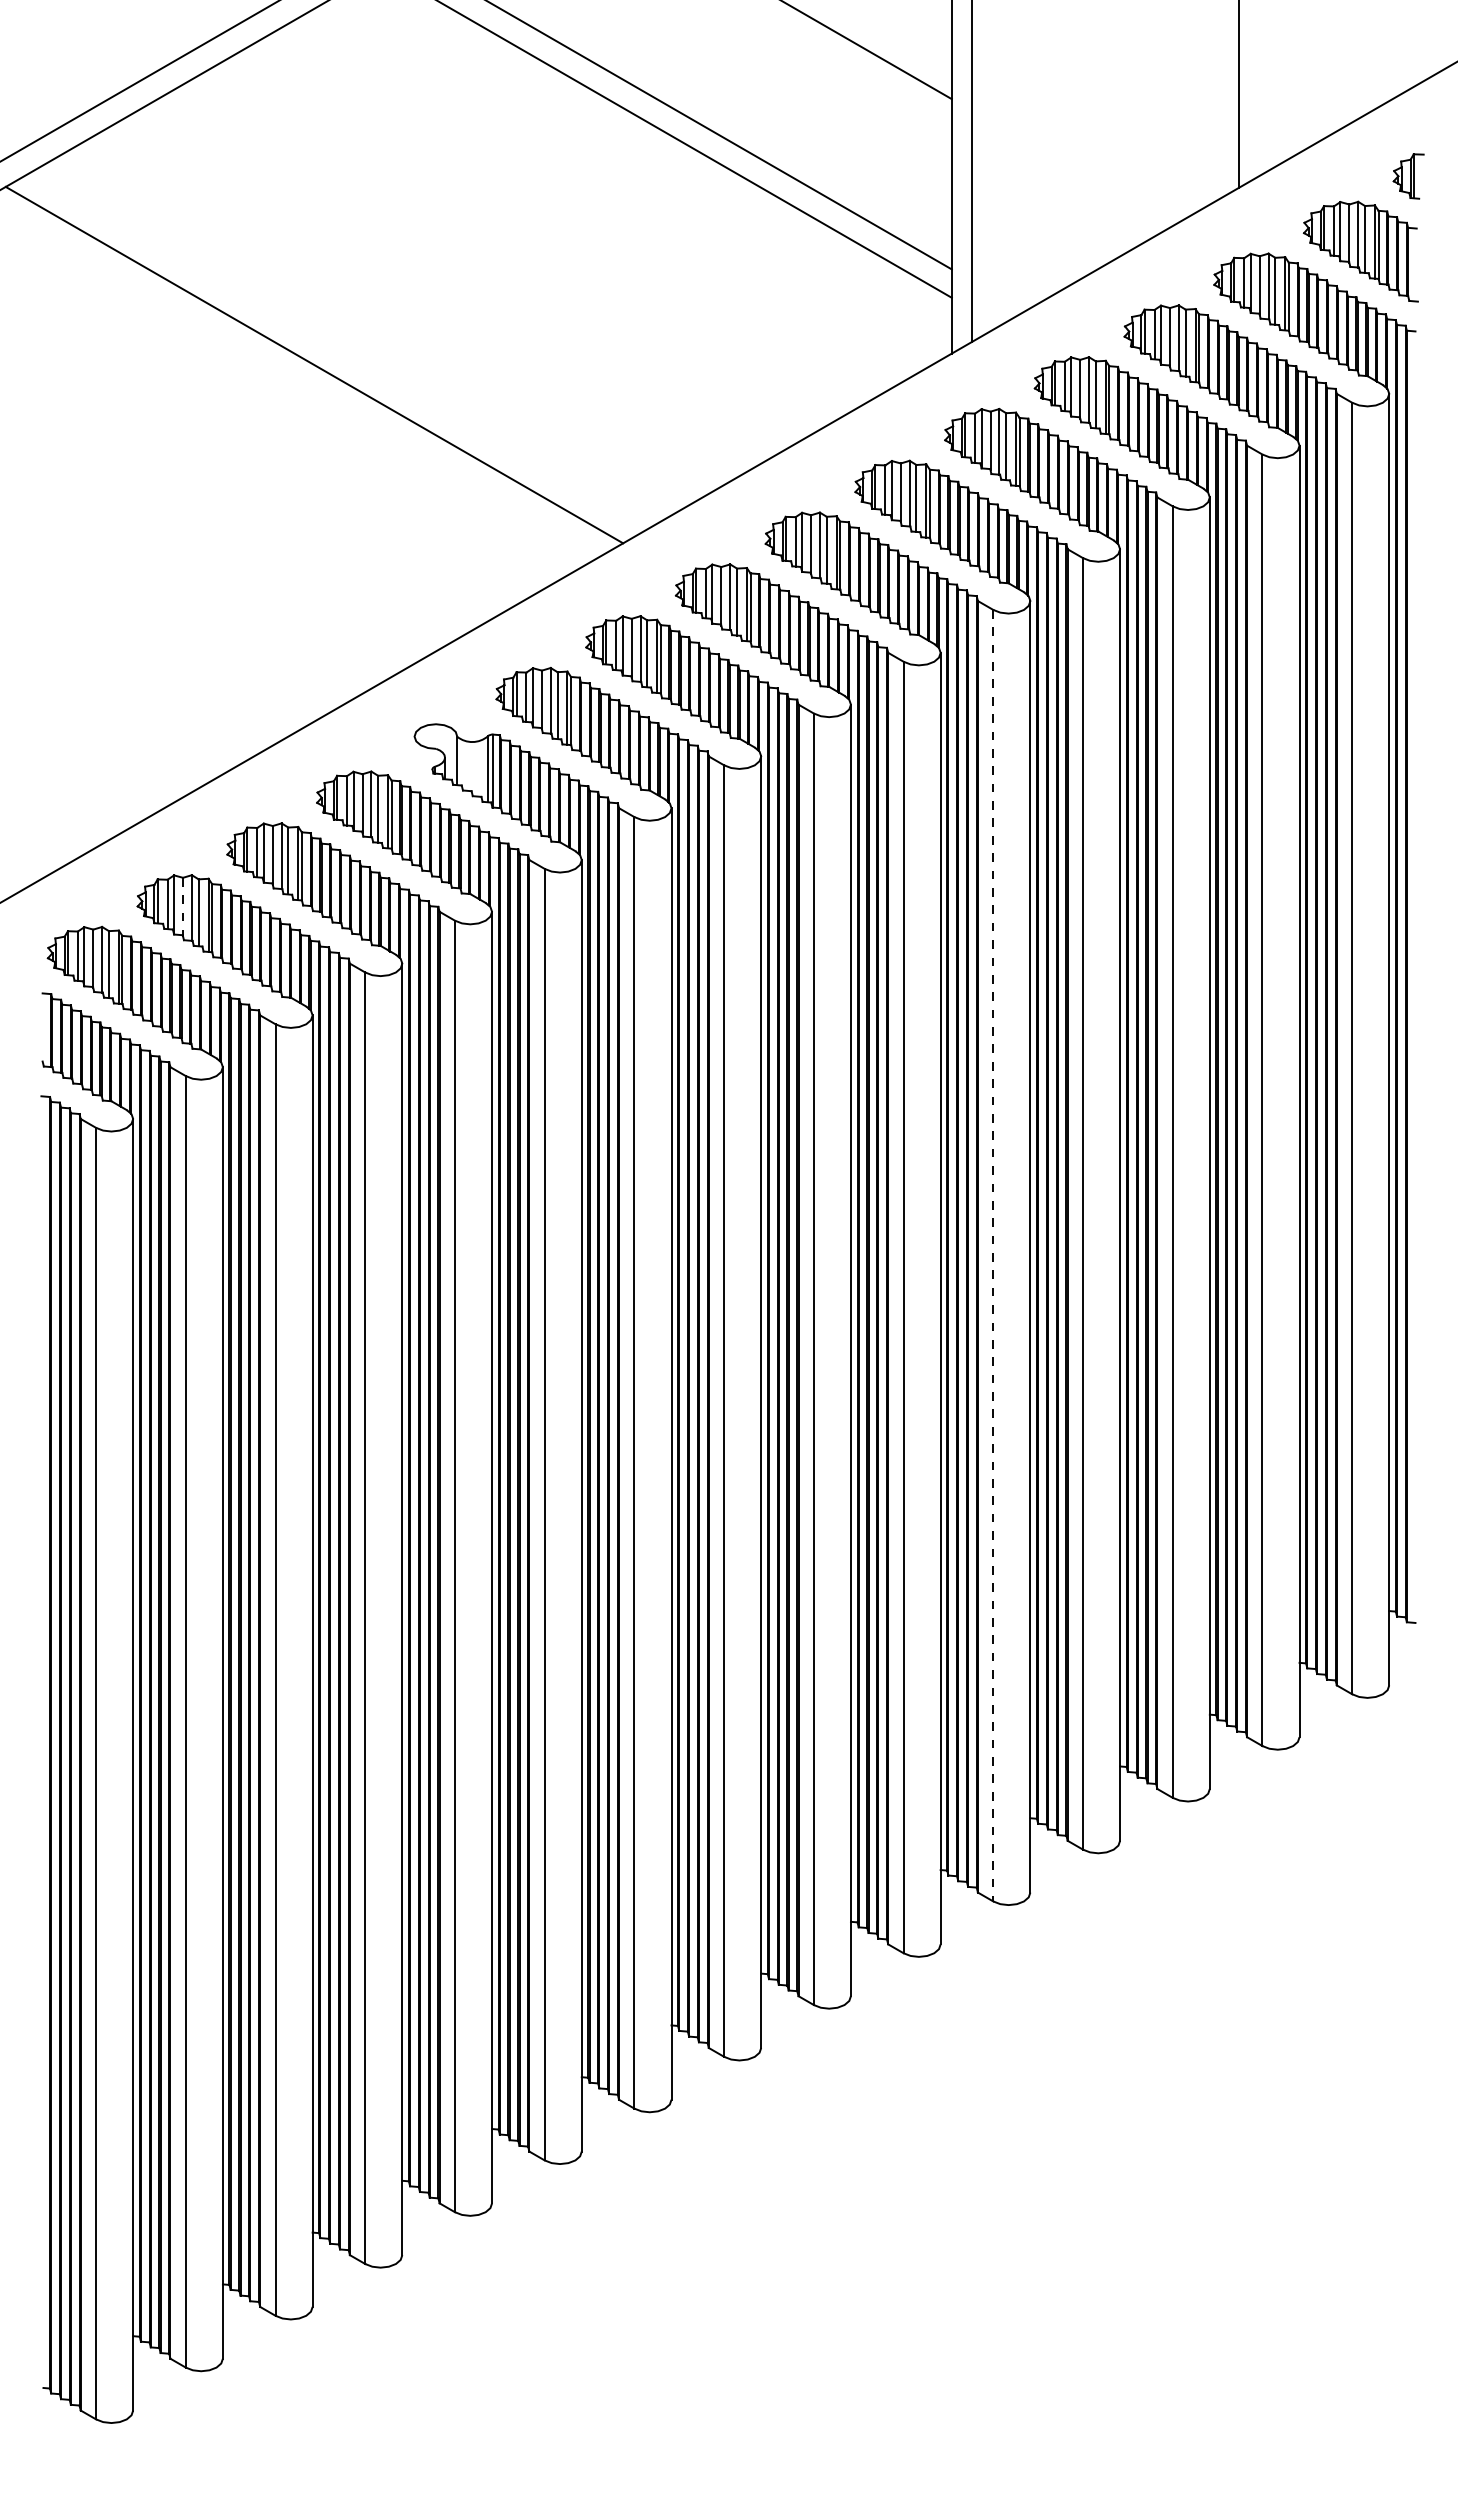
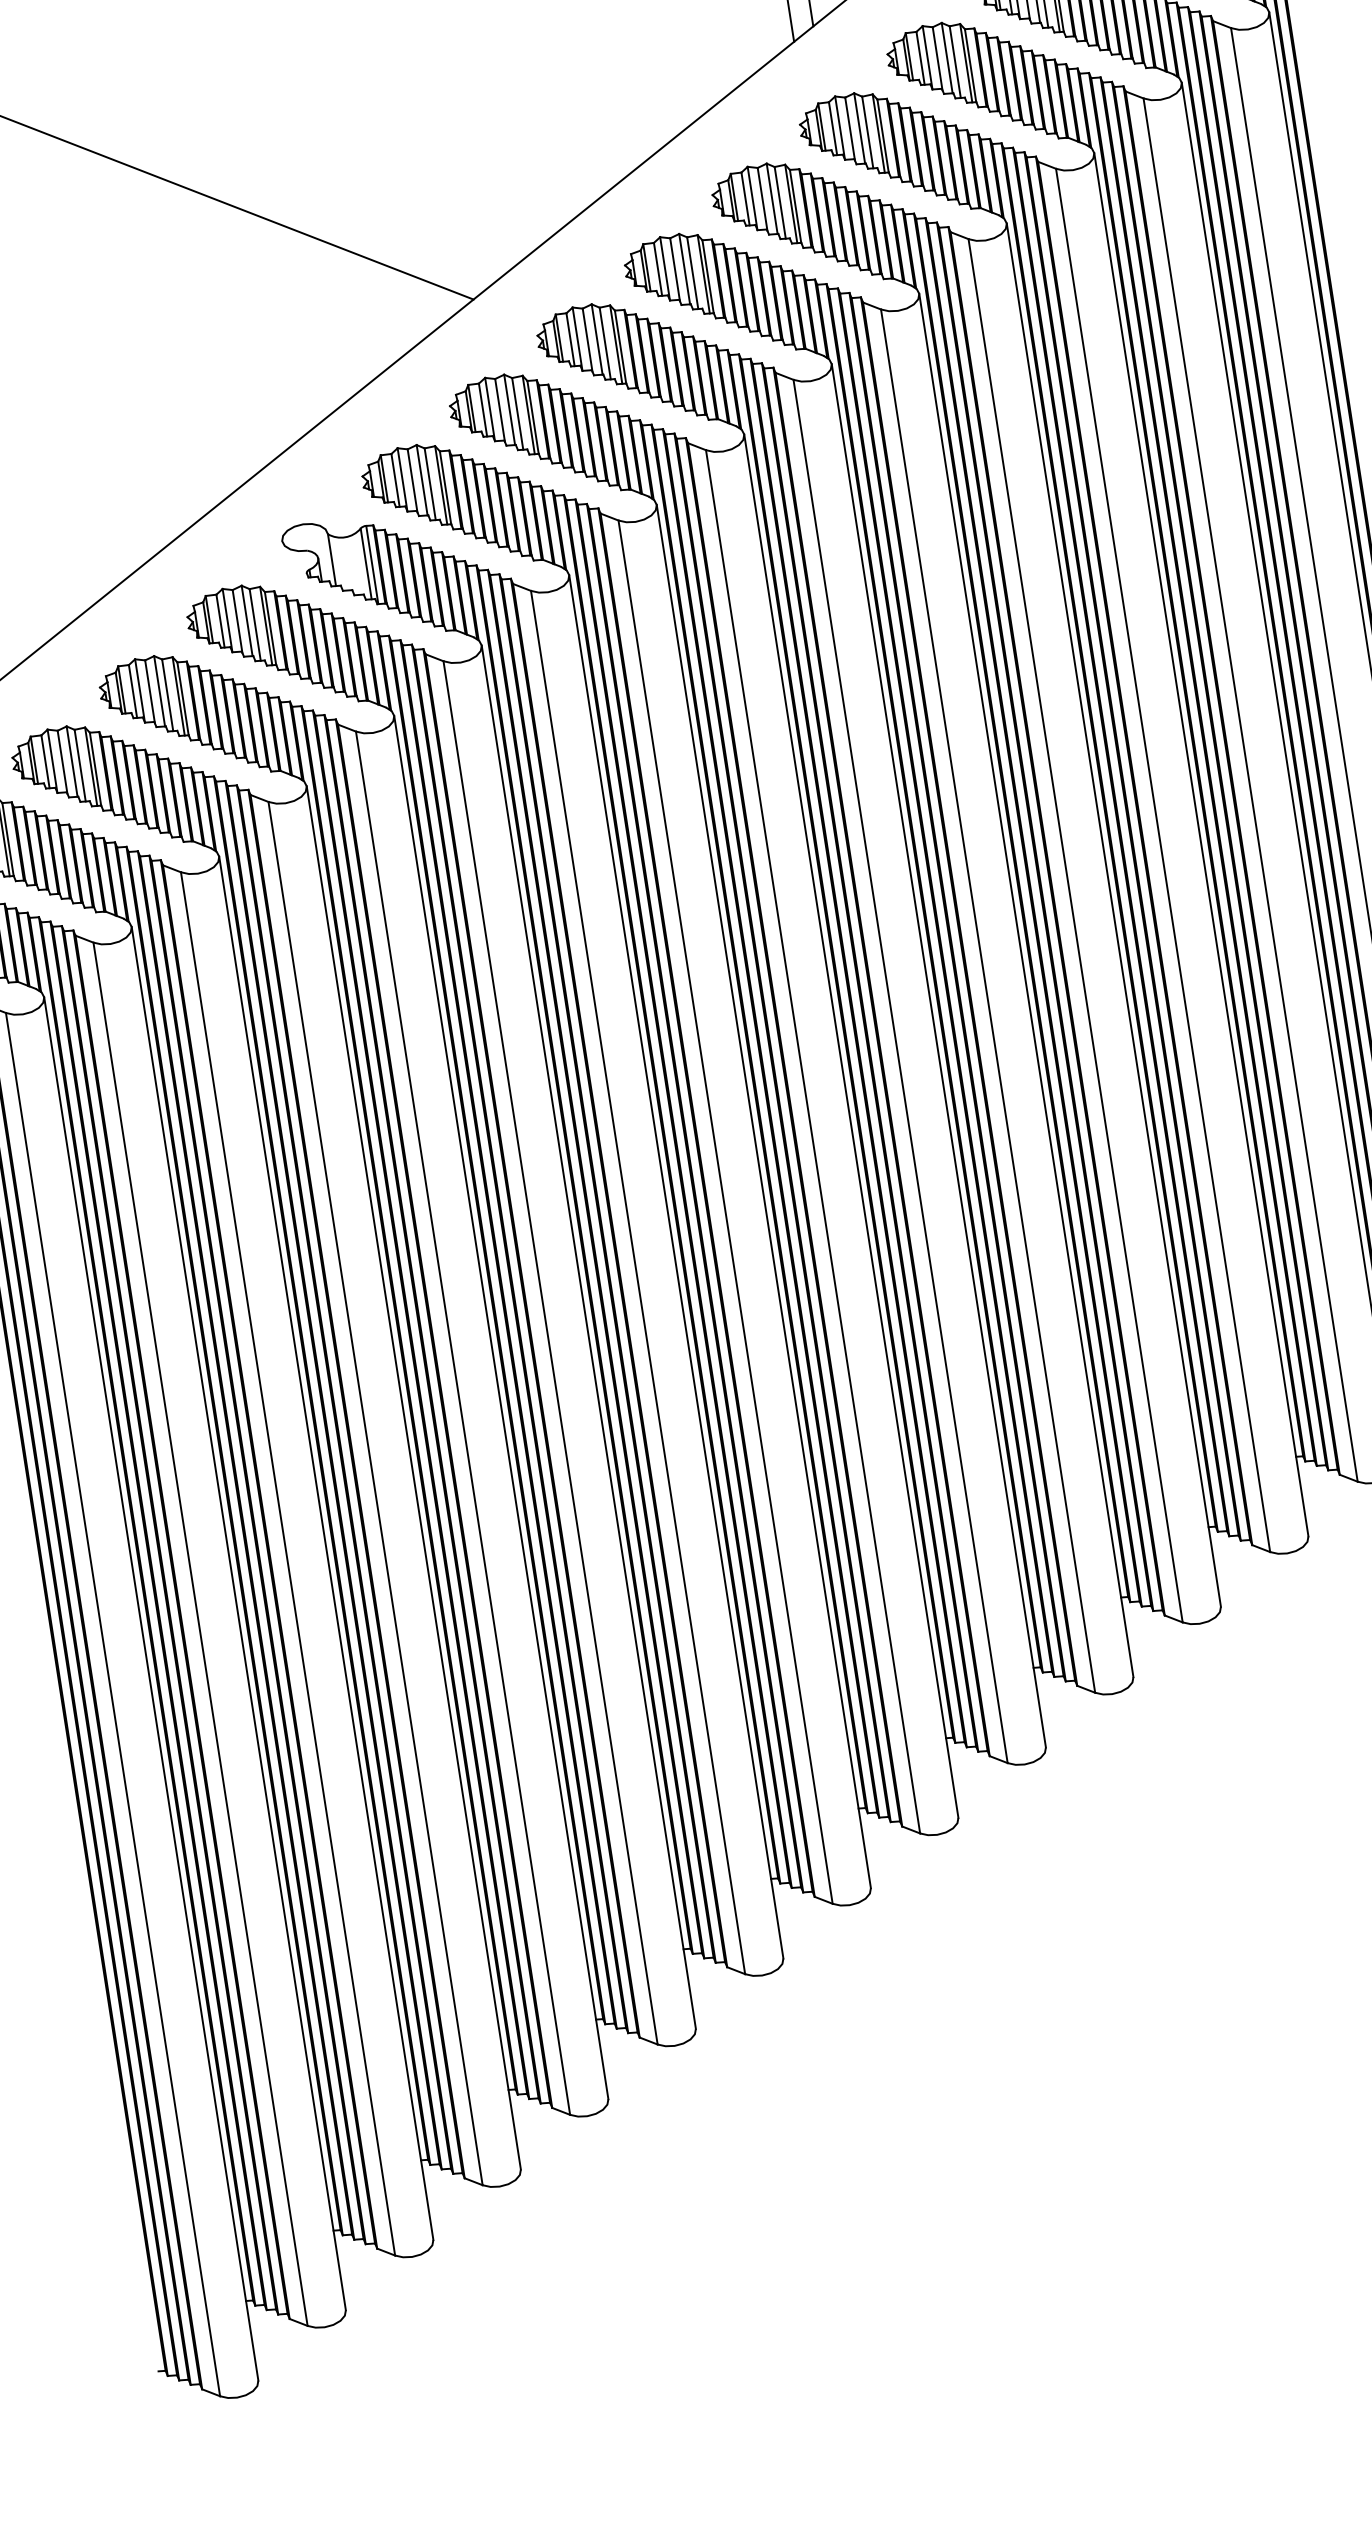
line: (183, 907) -> (63, 762), dashed -> solid
line: (993, 1255) -> (988, 1000), dashed -> solid

